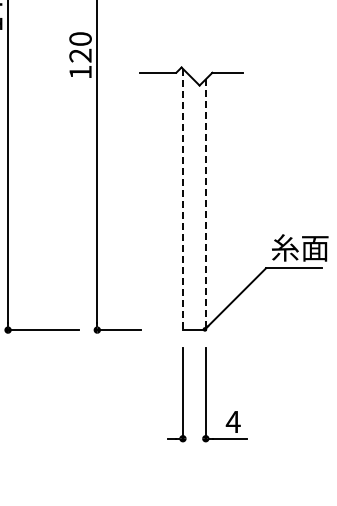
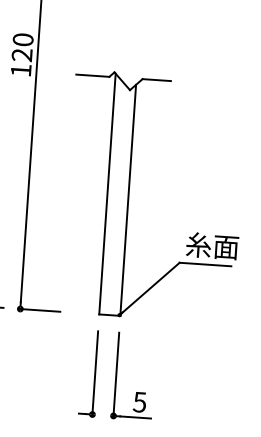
line: (182, 199) -> (107, 194), dashed -> solid
line: (205, 205) -> (127, 201), dashed -> solid
text: (232, 422) -> (139, 402), 4 -> 5

